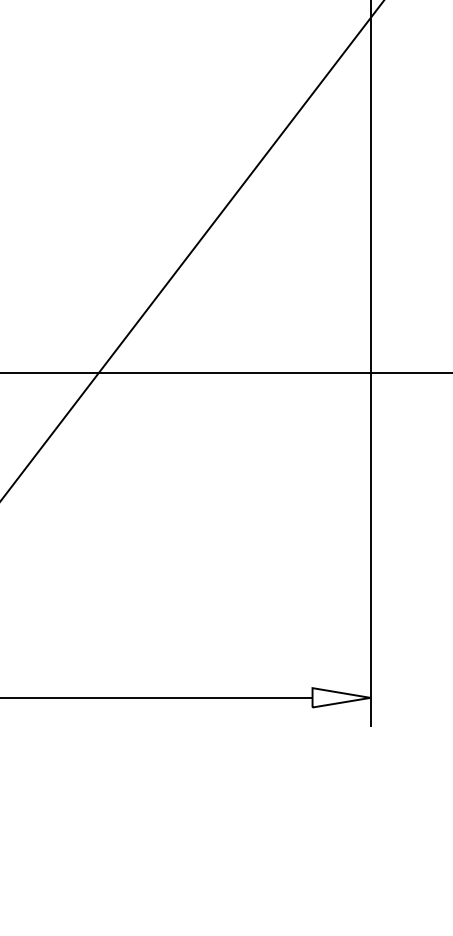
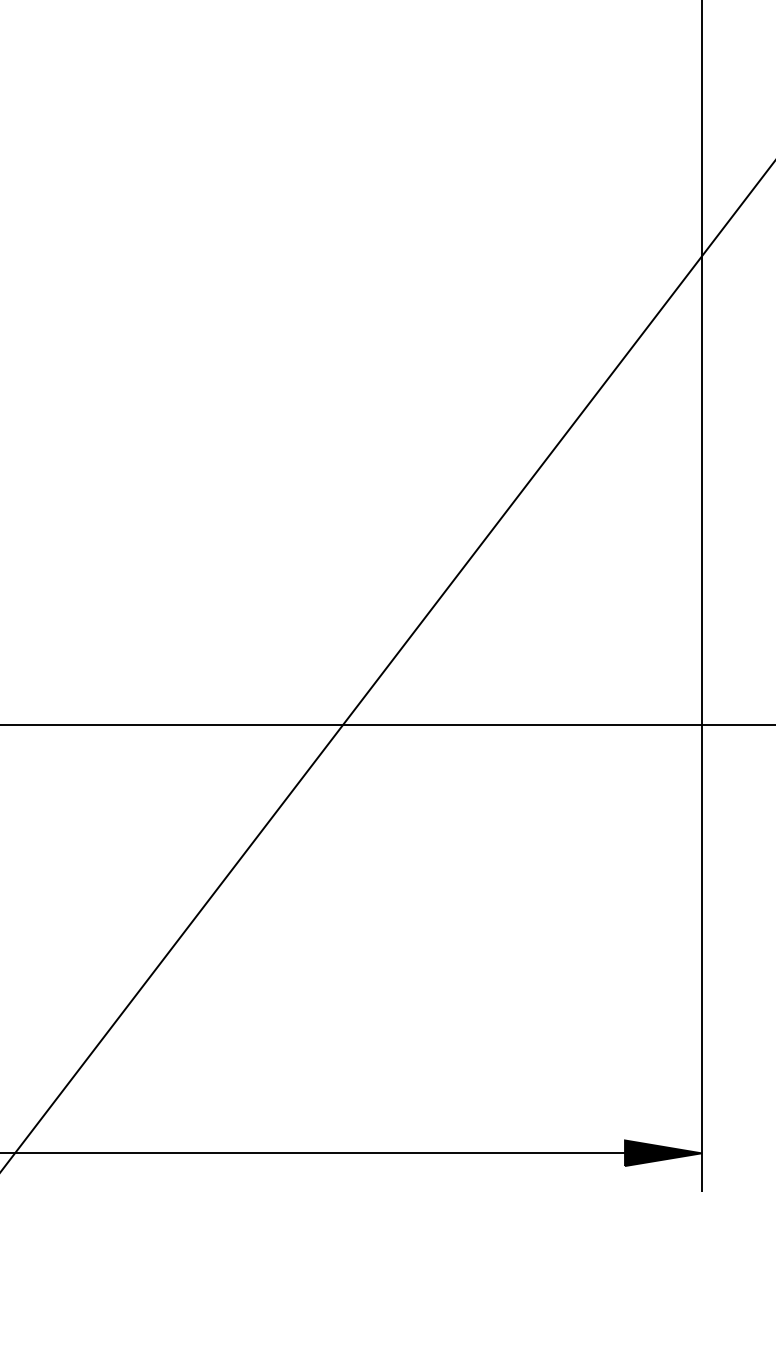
fill: (341, 698) -> (663, 1153), added

